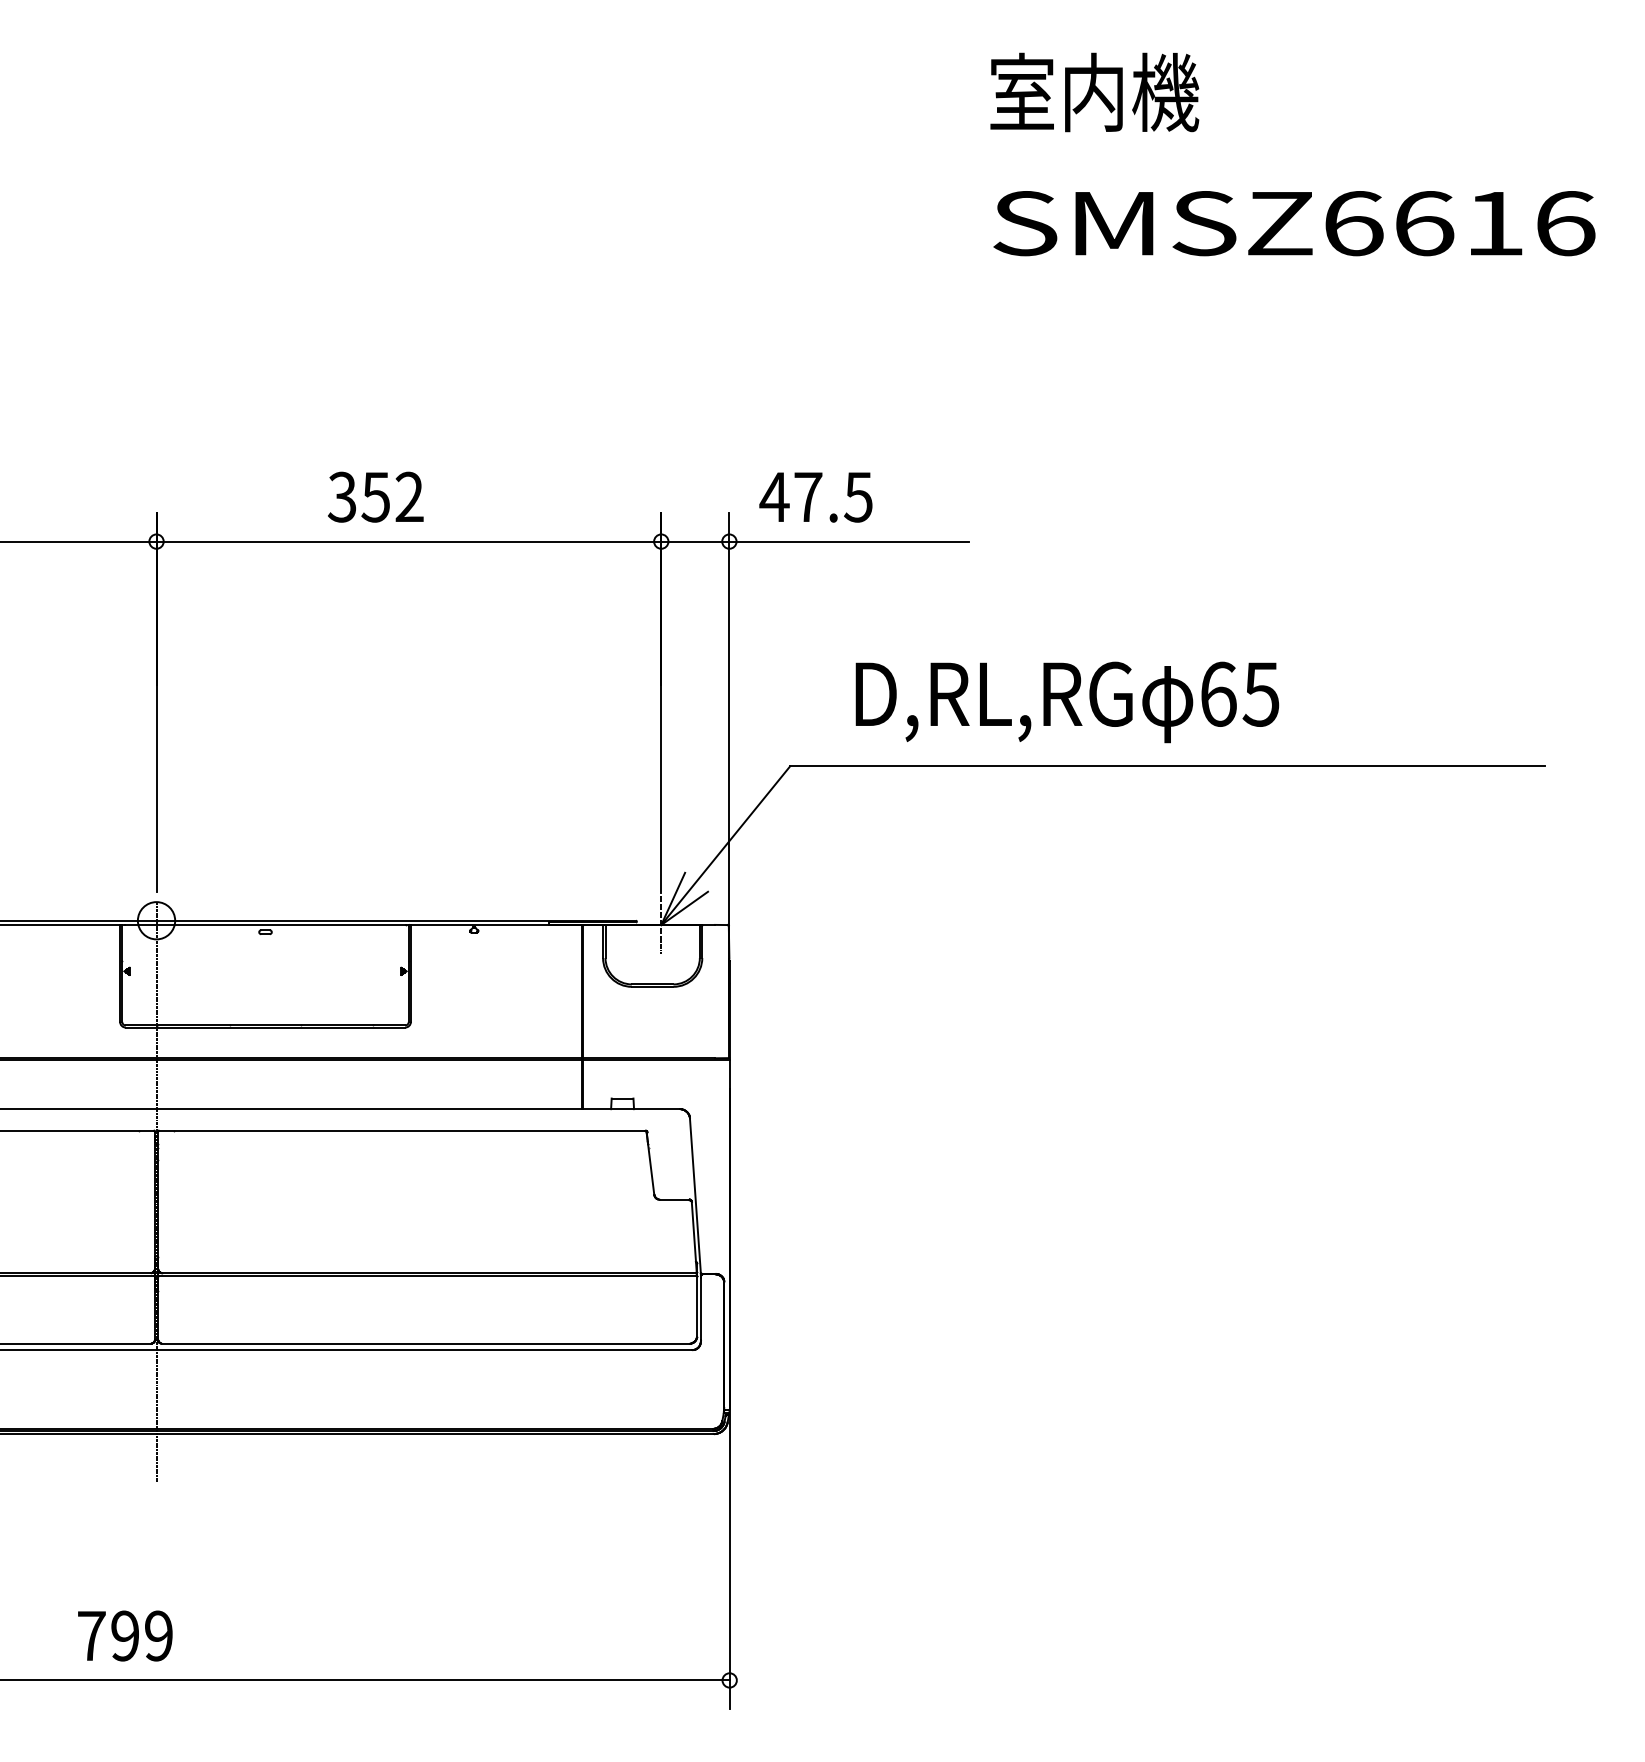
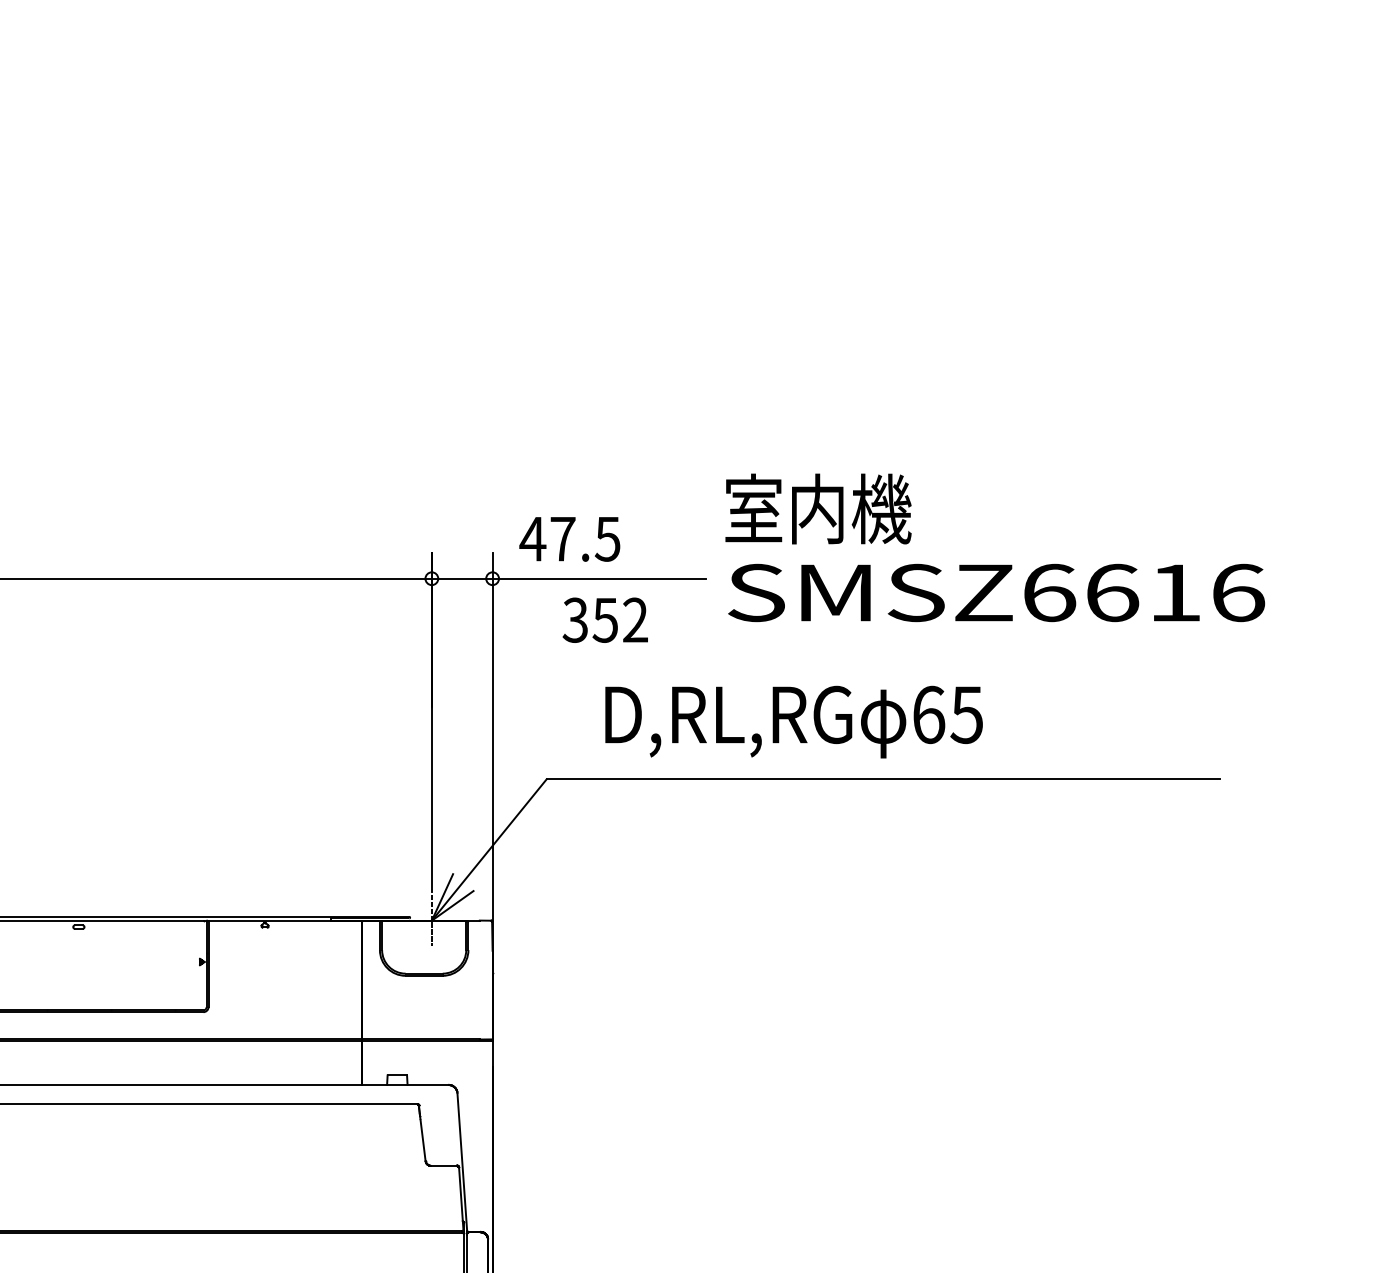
text: (1094, 92) -> (818, 509), moved
text: (1294, 223) -> (996, 592), moved
text: (375, 496) -> (605, 619), moved

